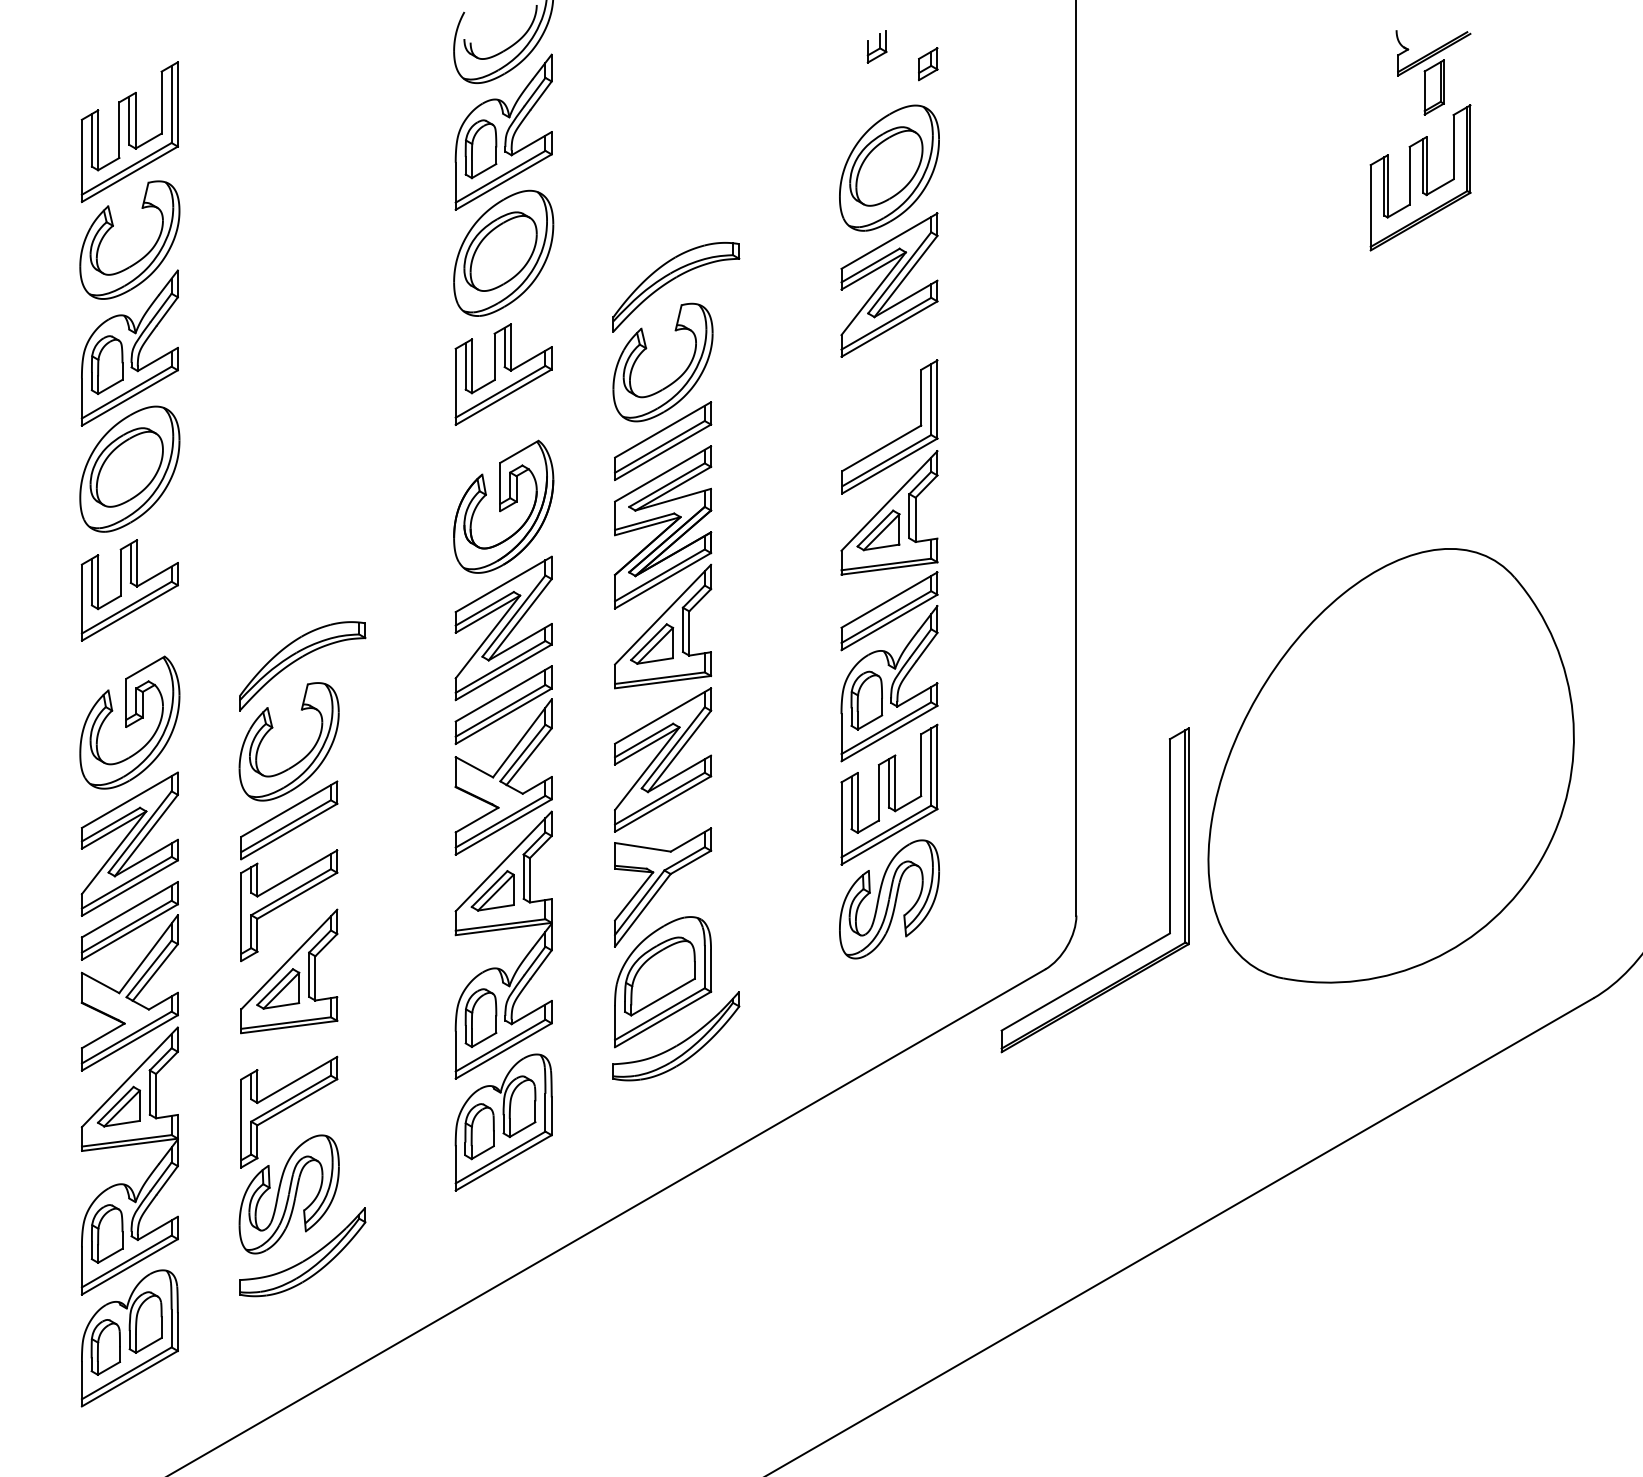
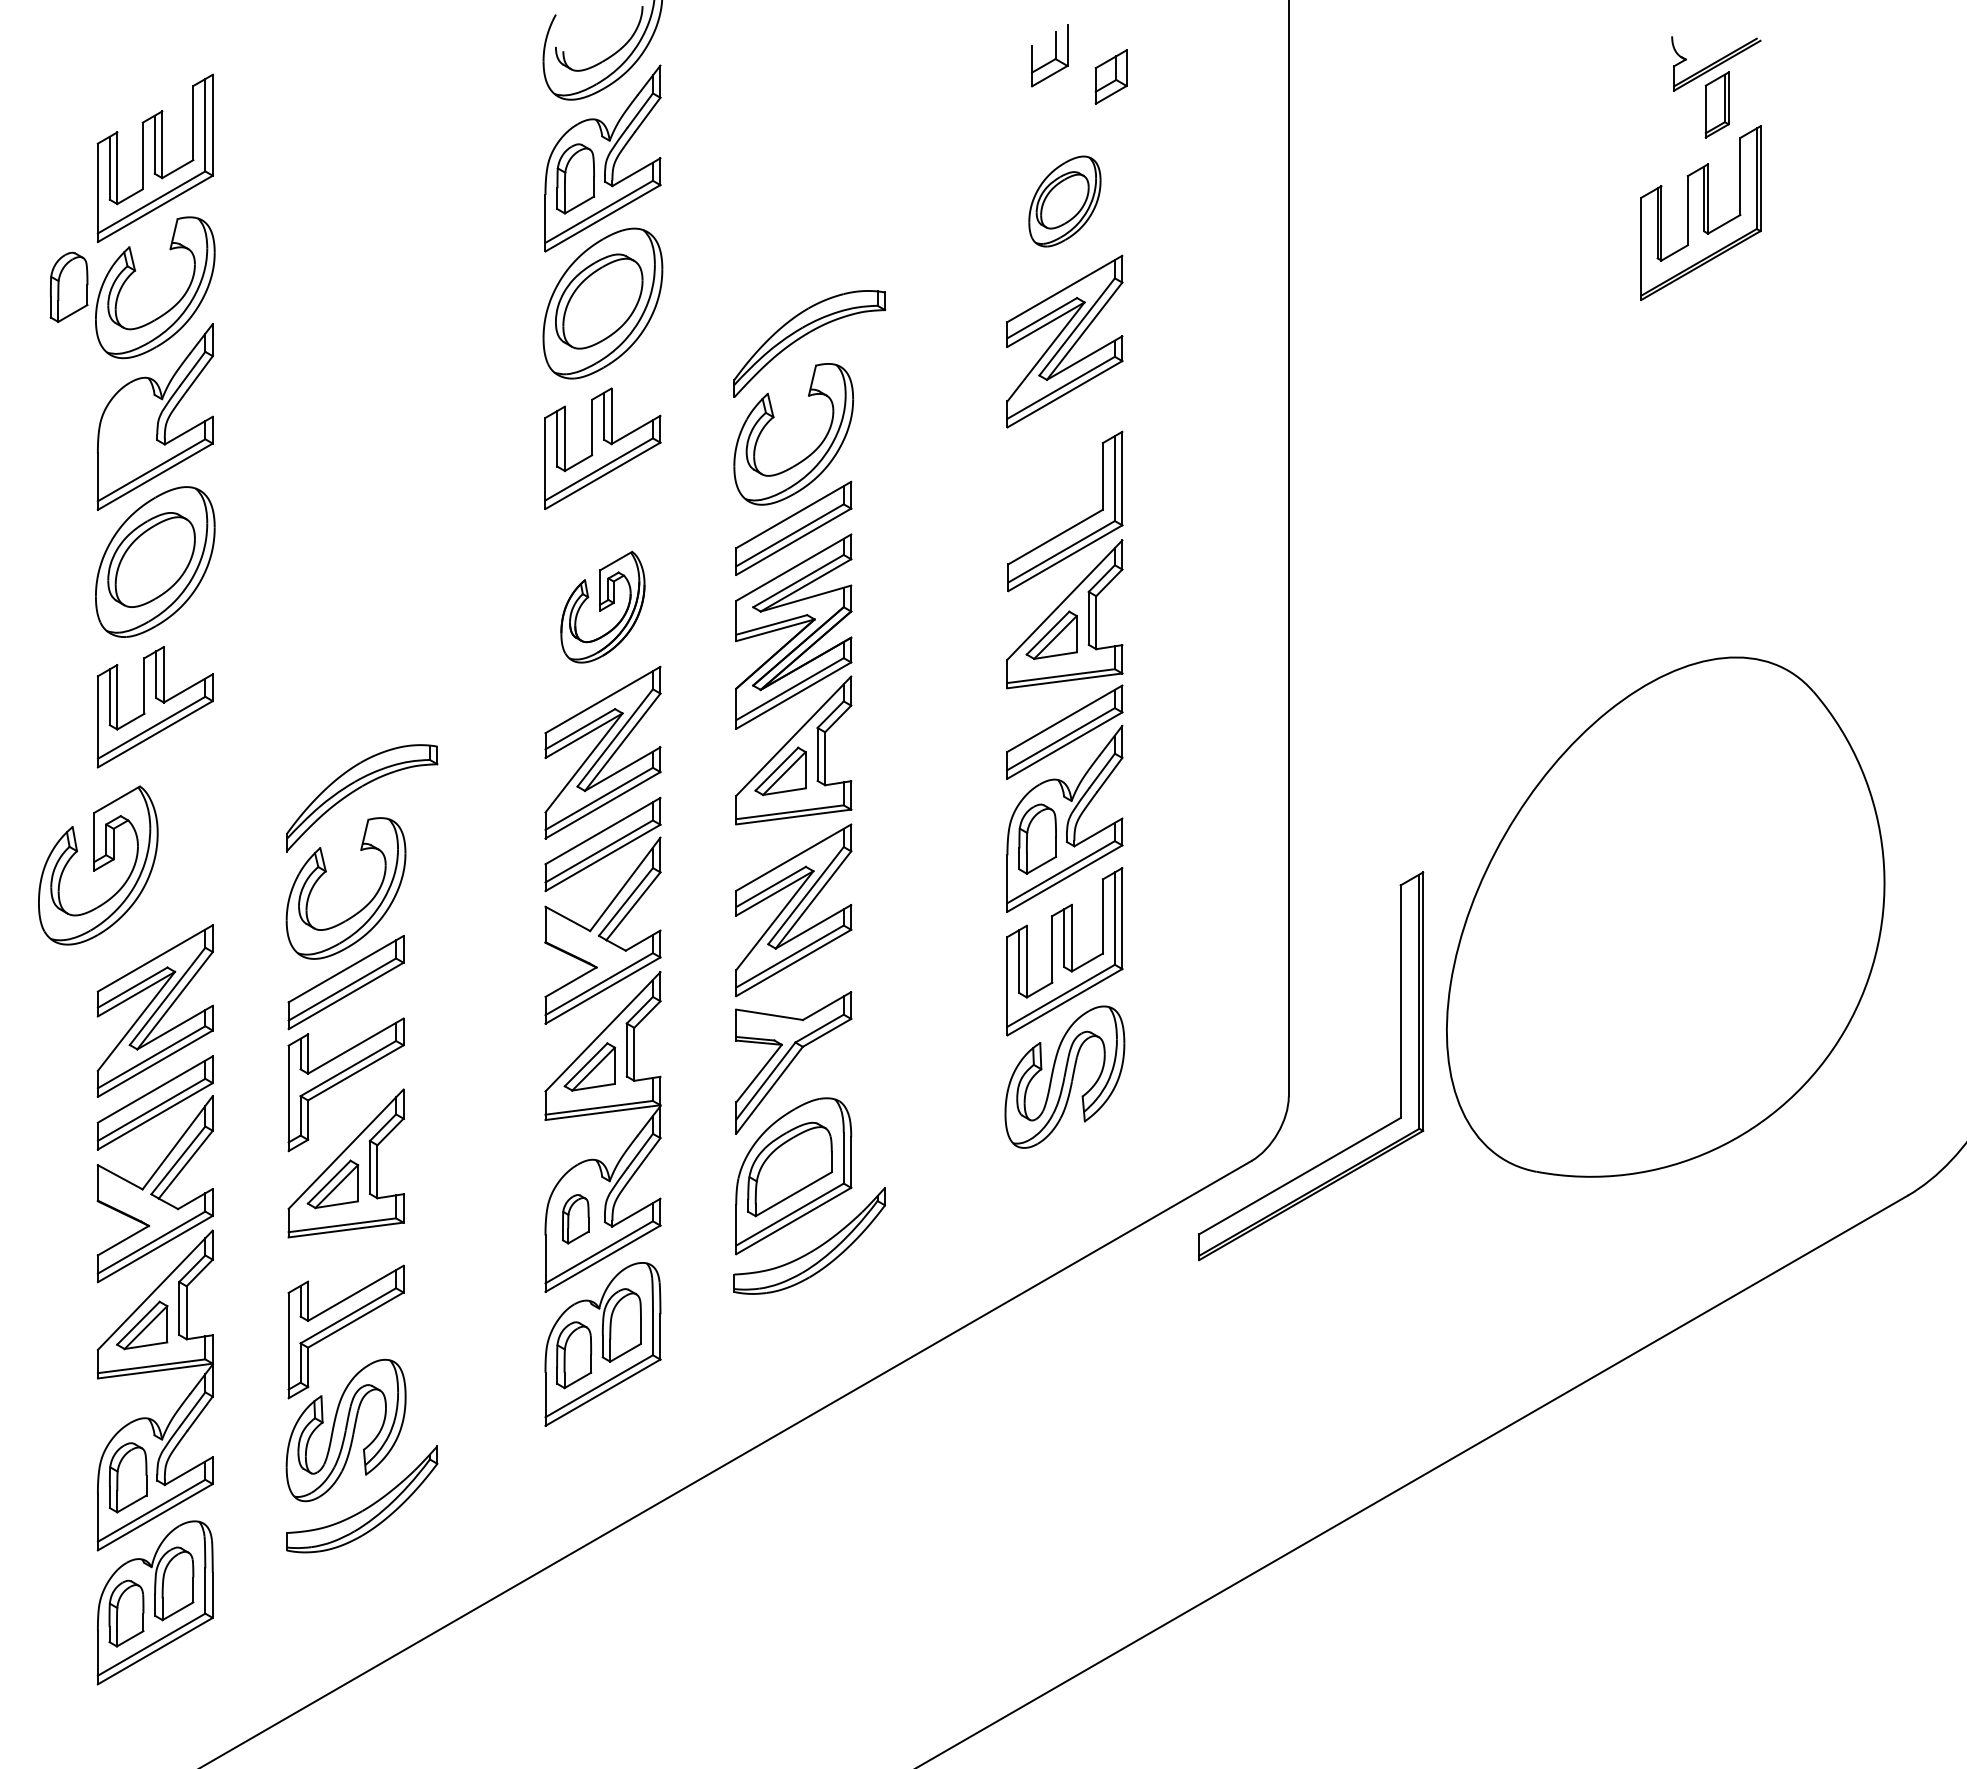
part: (877, 47) -> (1050, 56), size x1.6
part: (928, 63) -> (1111, 76), size x1.4
part: (889, 168) -> (1064, 201), size x0.6
part: (106, 364) -> (68, 286), moved
part: (503, 507) -> (602, 607), size x0.7
part: (130, 722) -> (98, 865), moved
part: (480, 1017) -> (575, 1218), size x0.7

